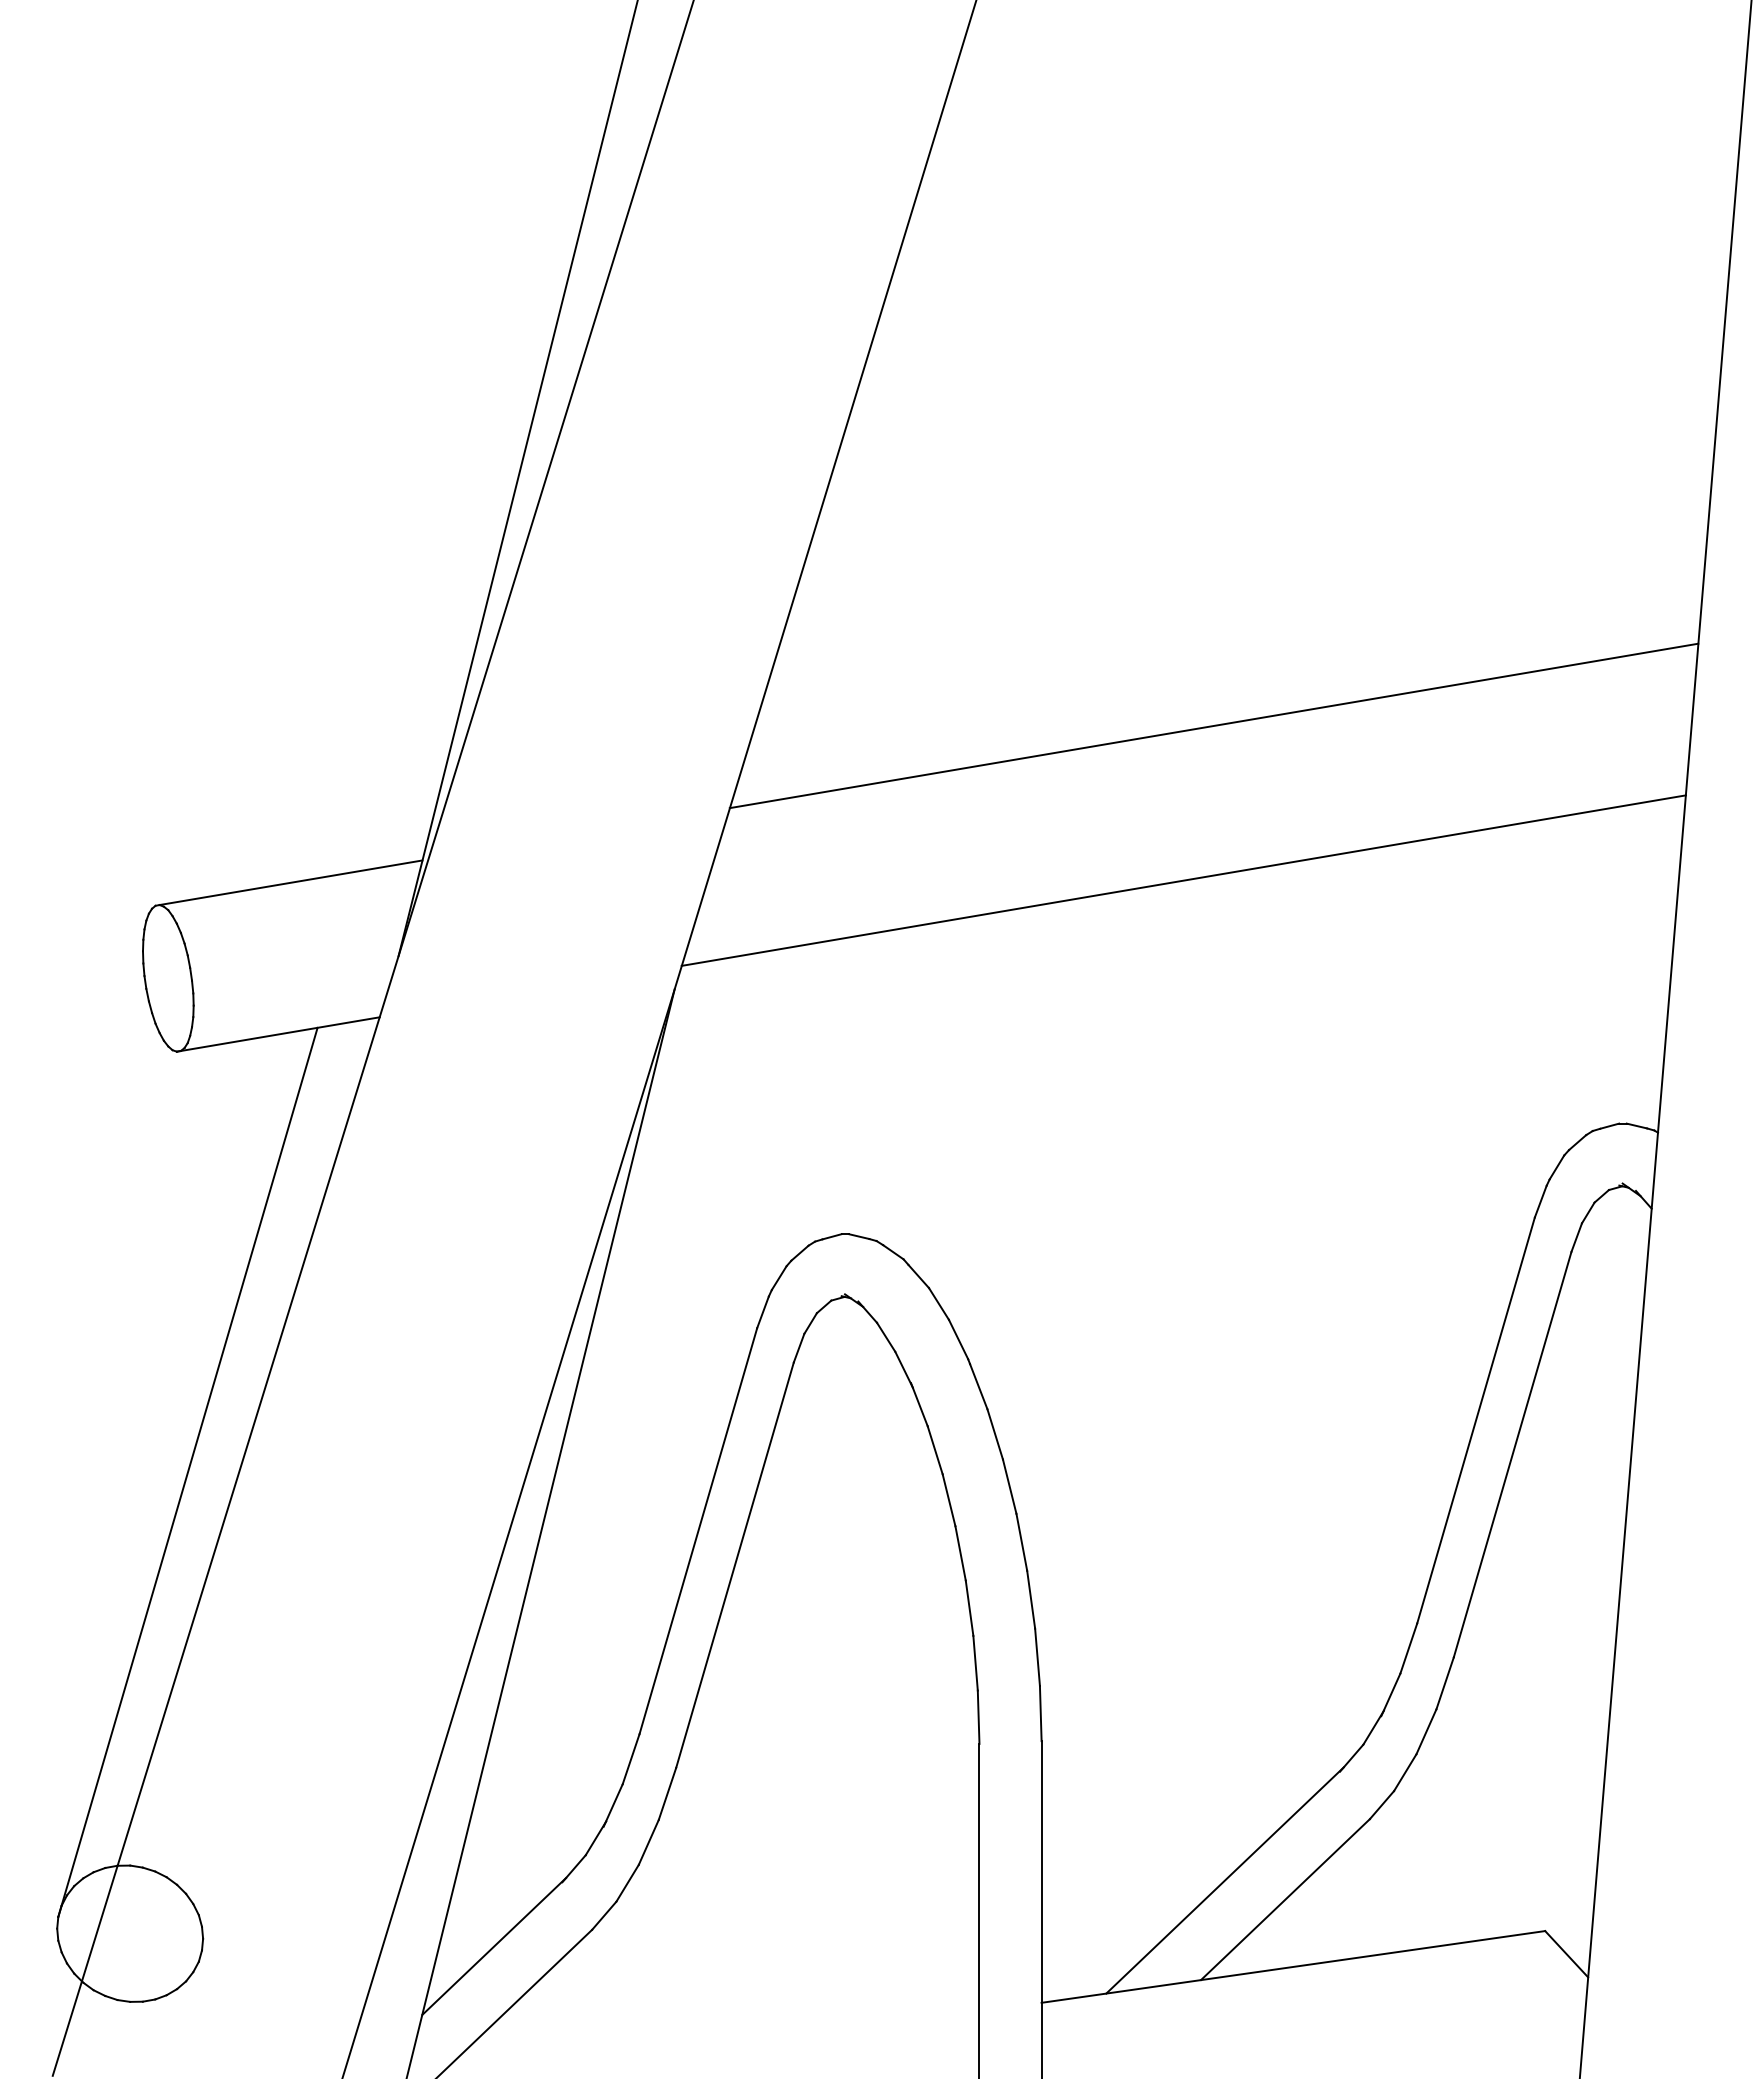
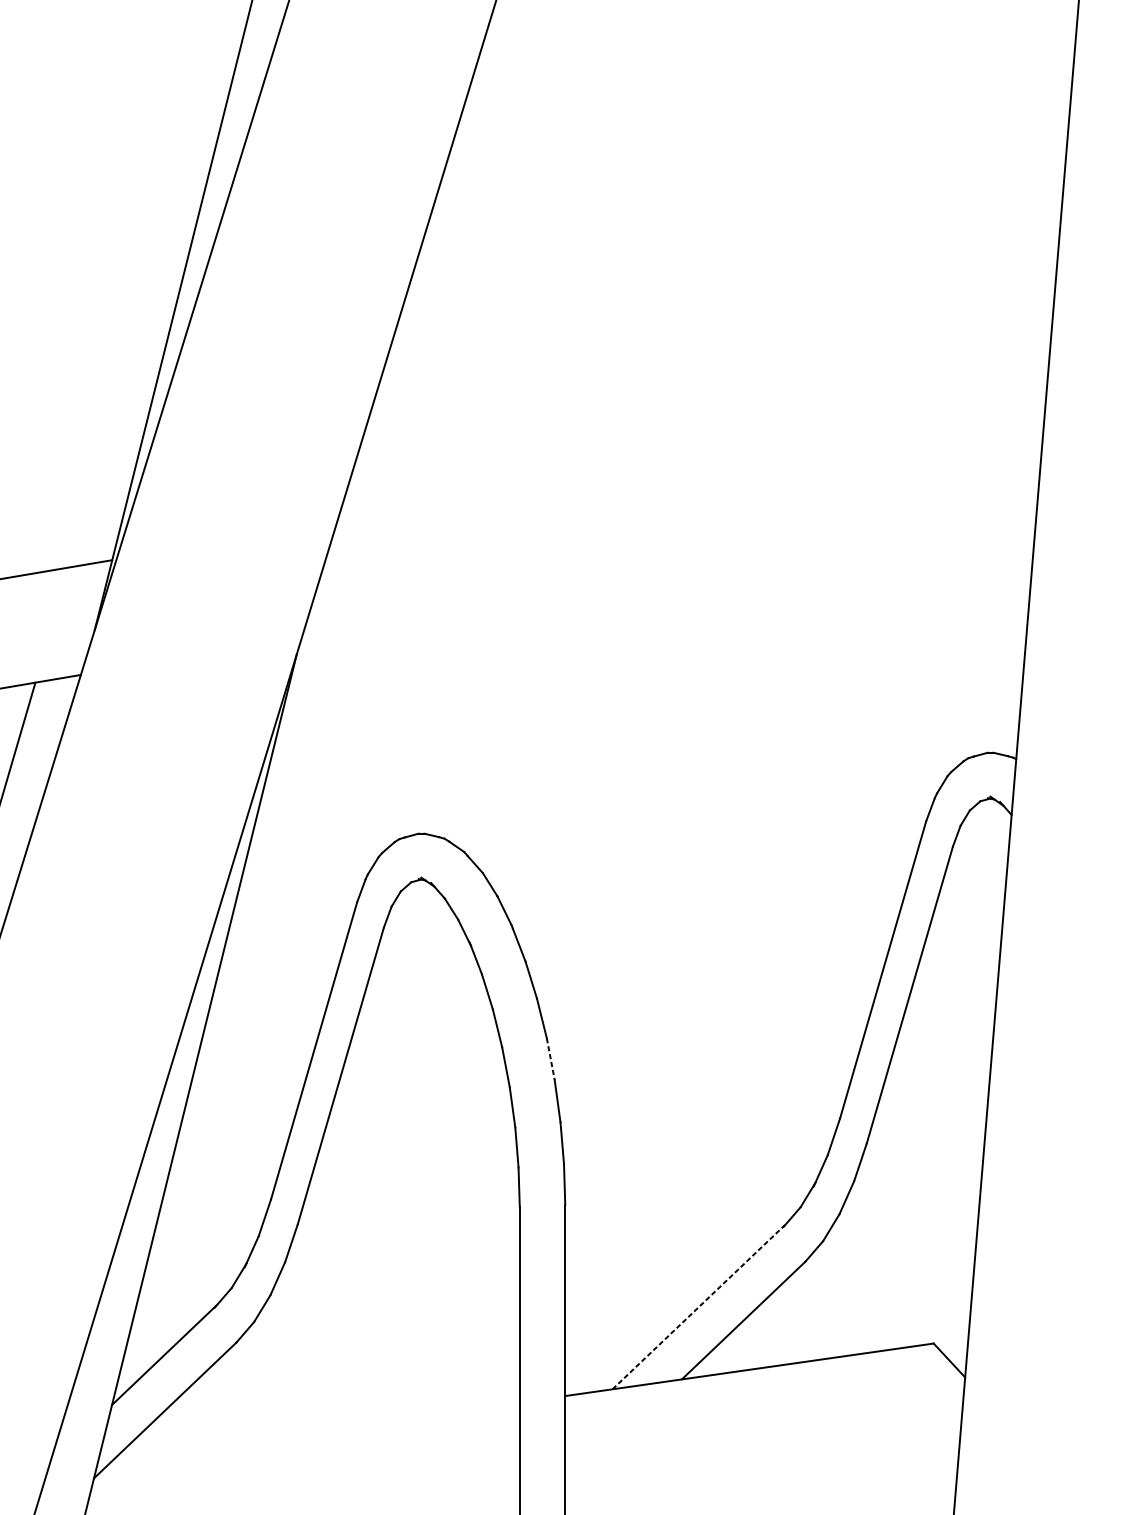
line: (1213, 725) -> (691, 461), removed
line: (1183, 880) -> (669, 574), removed
line: (1021, 1542) -> (550, 1059), solid -> dashed
line: (1225, 1880) -> (699, 1306), solid -> dashed

